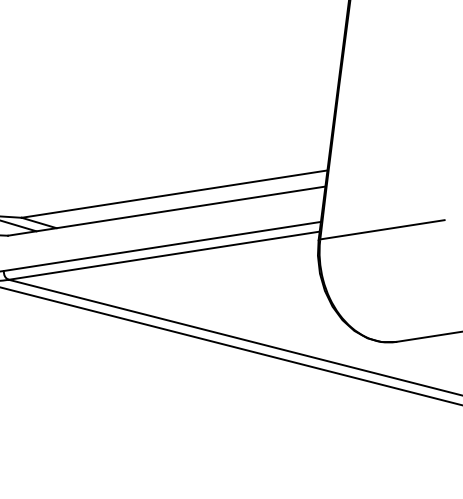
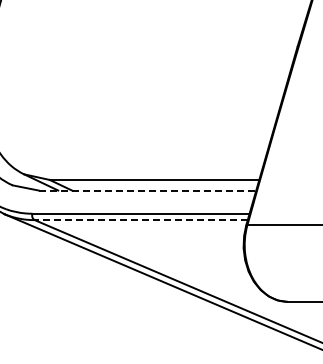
line: (166, 211) -> (147, 190), solid -> dashed
line: (164, 256) -> (141, 220), solid -> dashed

